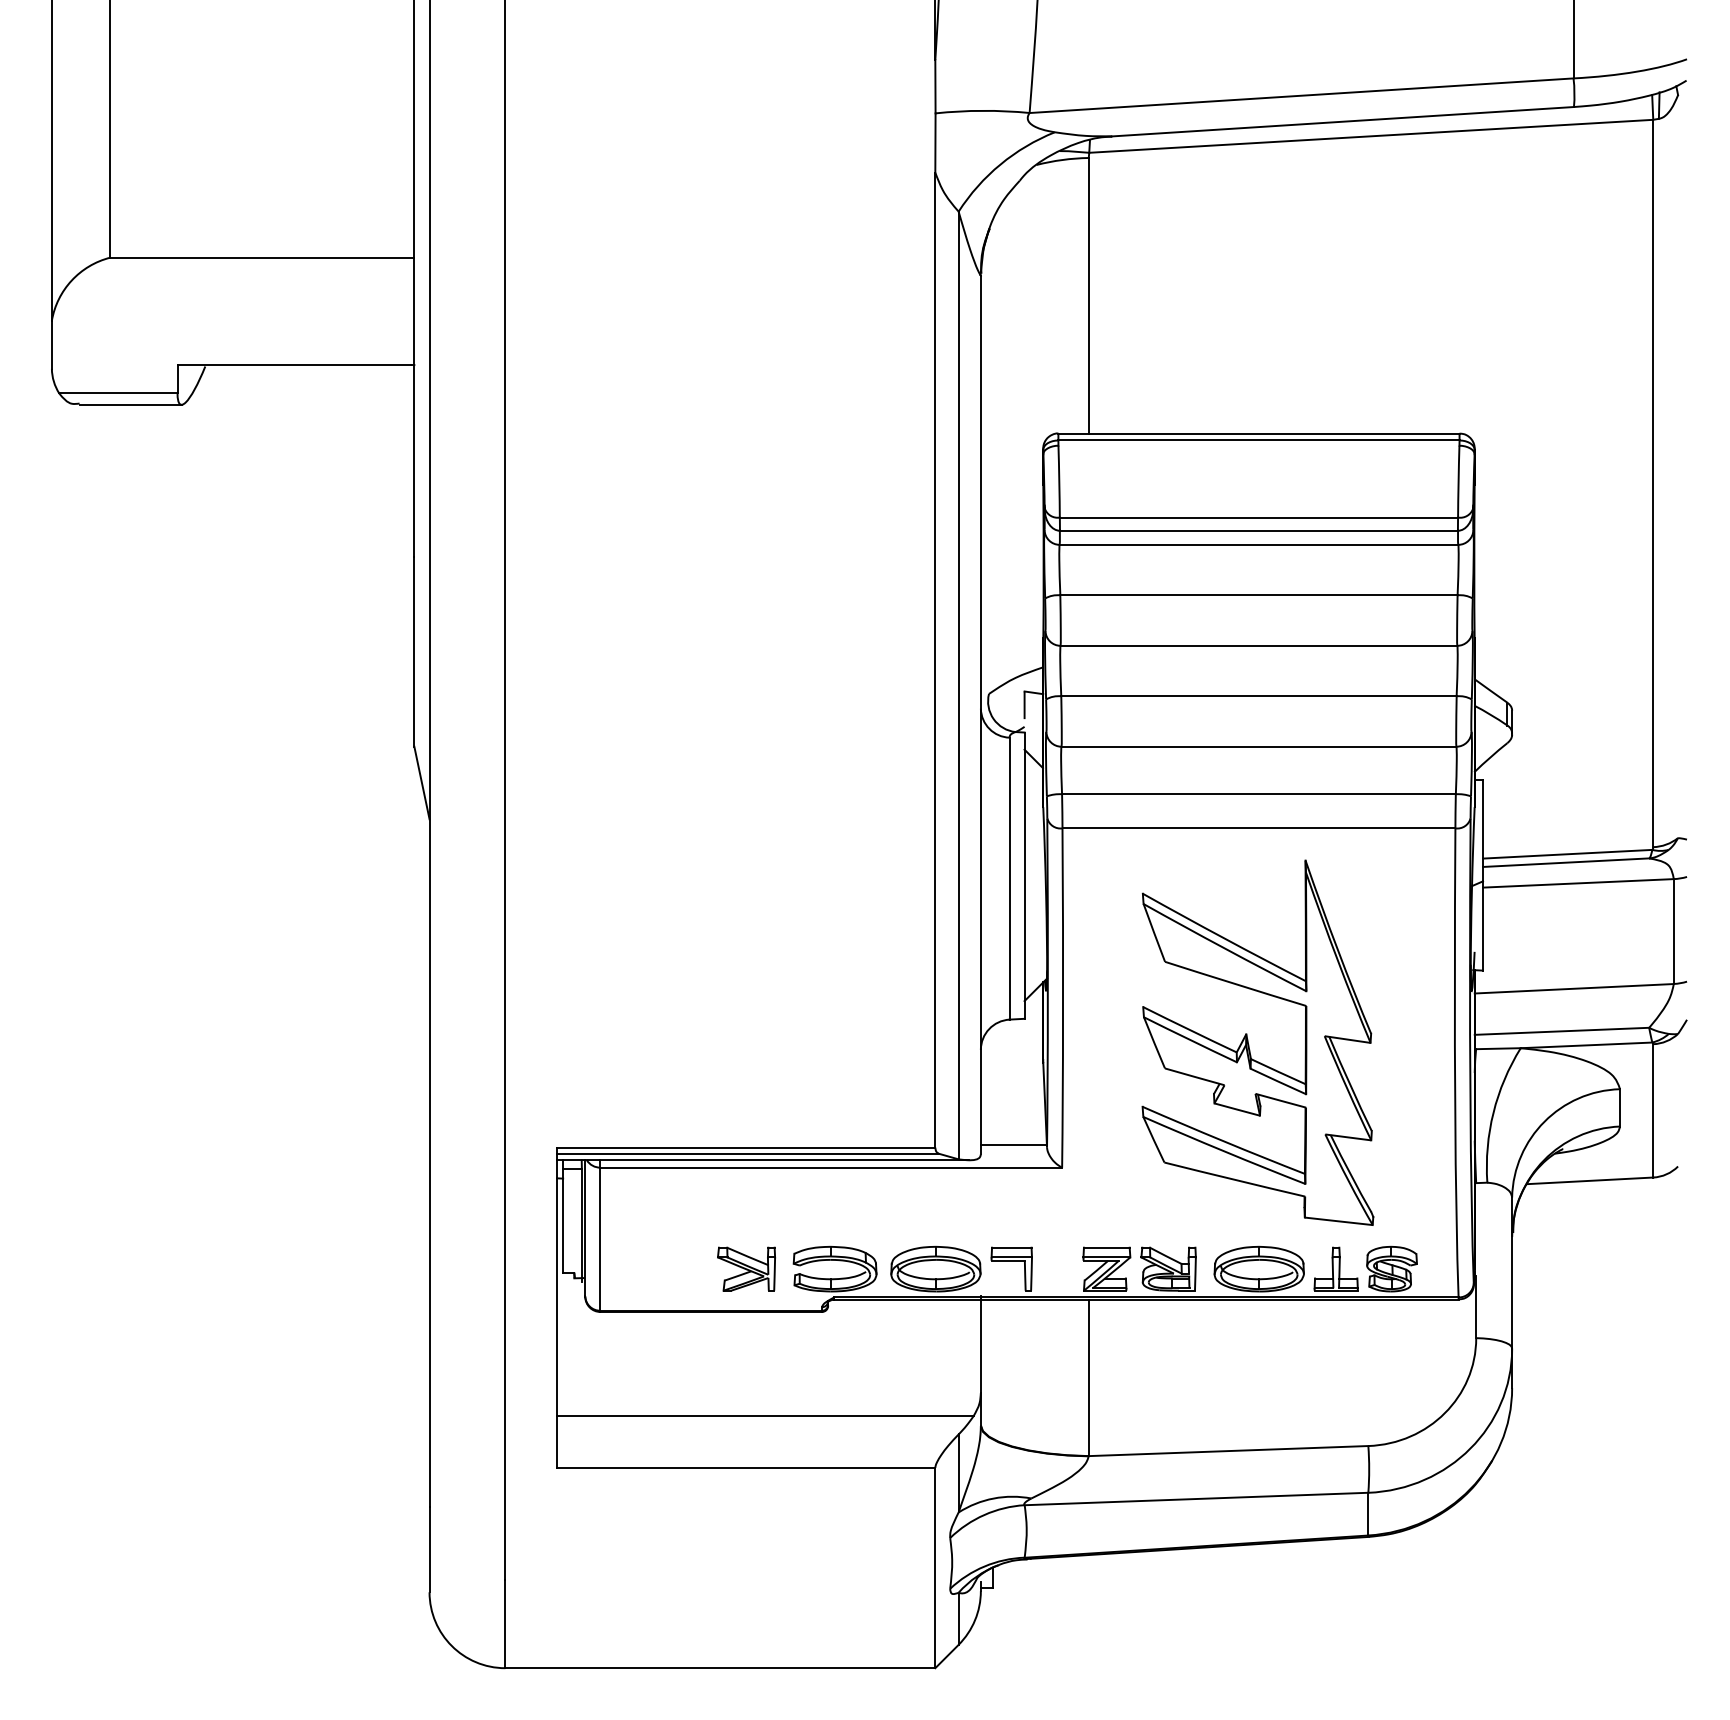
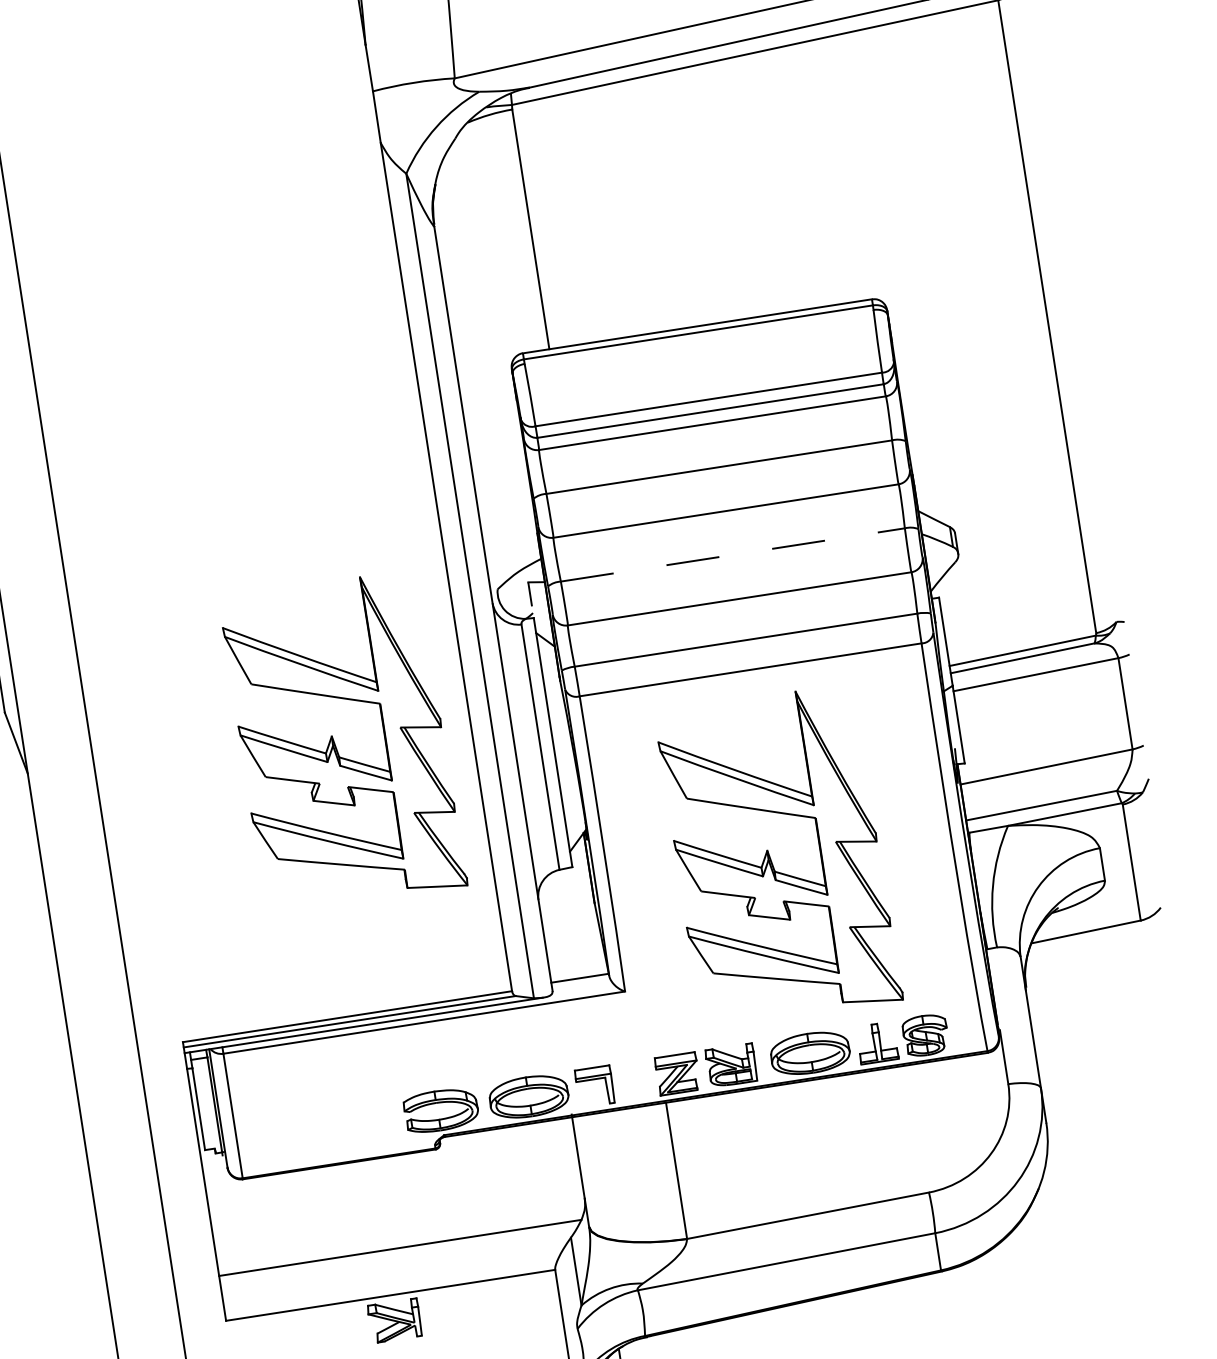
line: (1258, 696) -> (732, 555), solid -> dashed
part: (780, 840) -> (336, 744), added
part: (746, 1268) -> (394, 1320), moved

